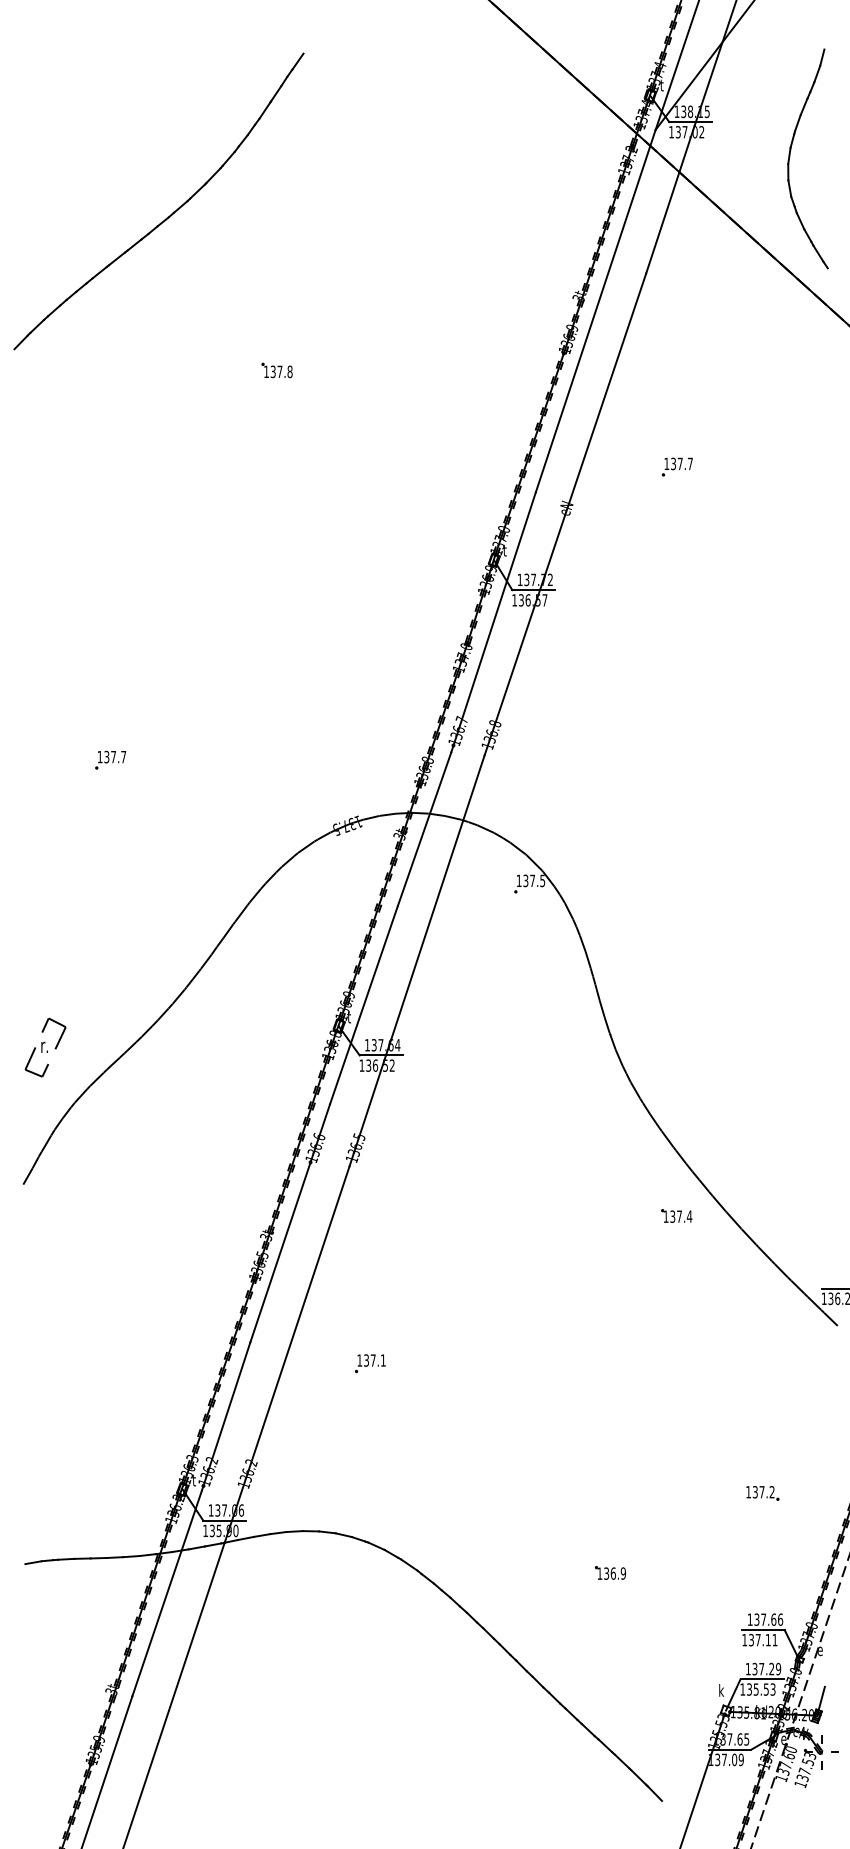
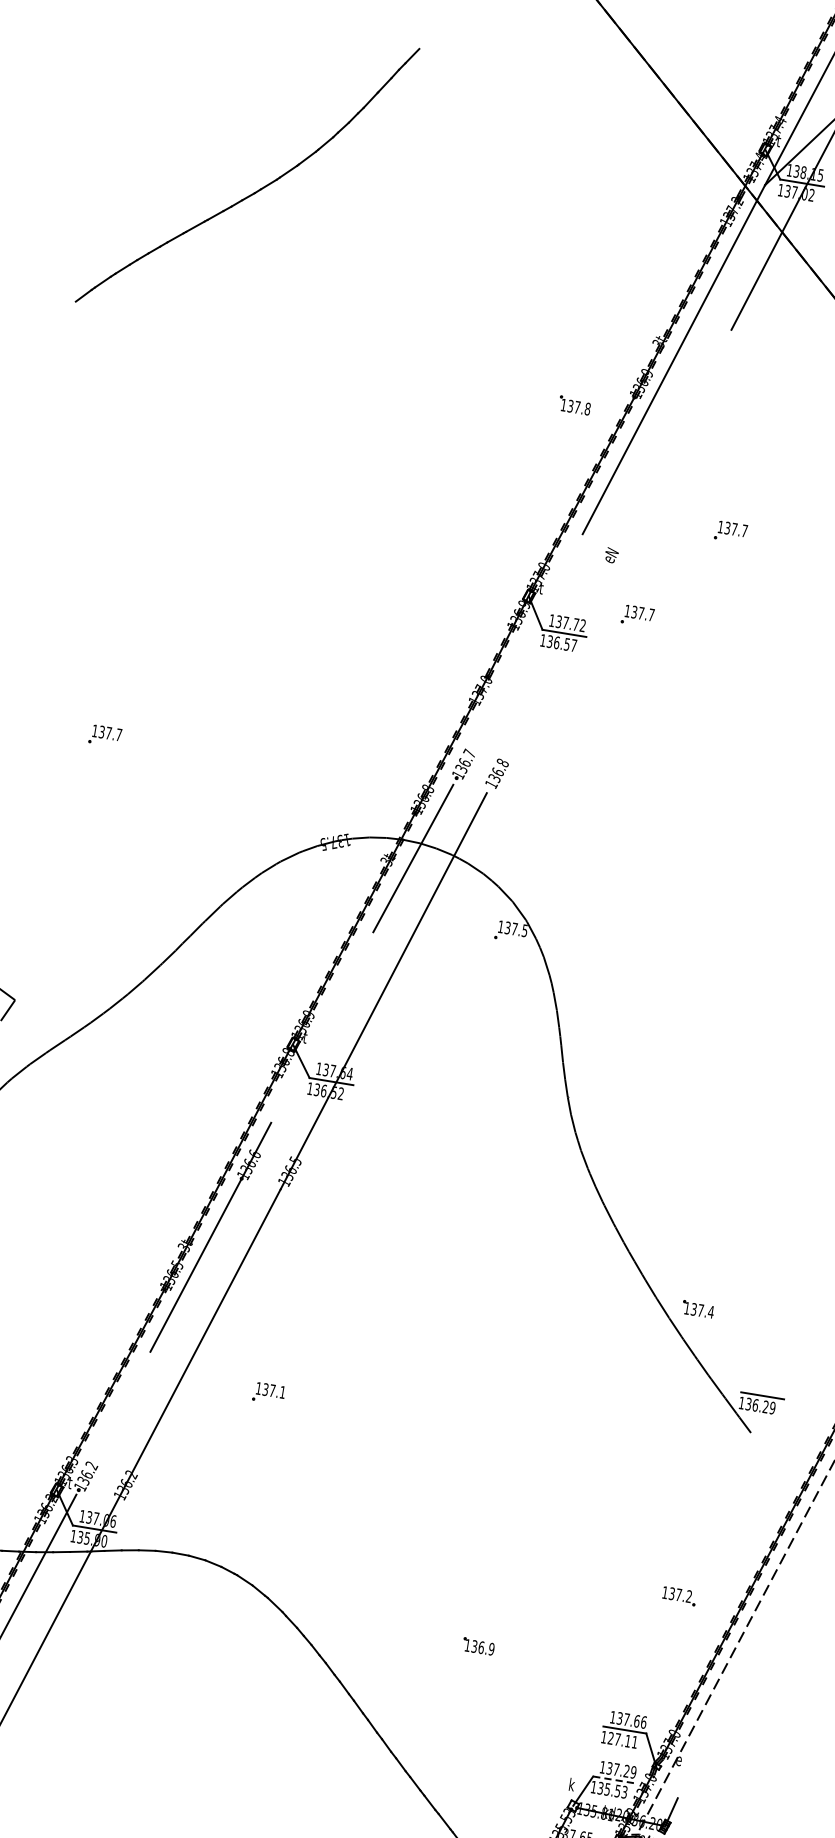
part: (276, 370) -> (574, 405), moved
line: (565, 514) -> (609, 561), removed
part: (600, 561) -> (636, 615), added
line: (493, 622) -> (517, 659), removed
line: (363, 1005) -> (321, 1027), removed
part: (676, 1215) -> (697, 1308), moved
line: (225, 1416) -> (112, 1423), removed
part: (762, 1493) -> (679, 1596), moved
text: (751, 1640) -> (610, 1738), 137.11 -> 127.11
line: (762, 1679) -> (615, 1780), solid -> dashed

